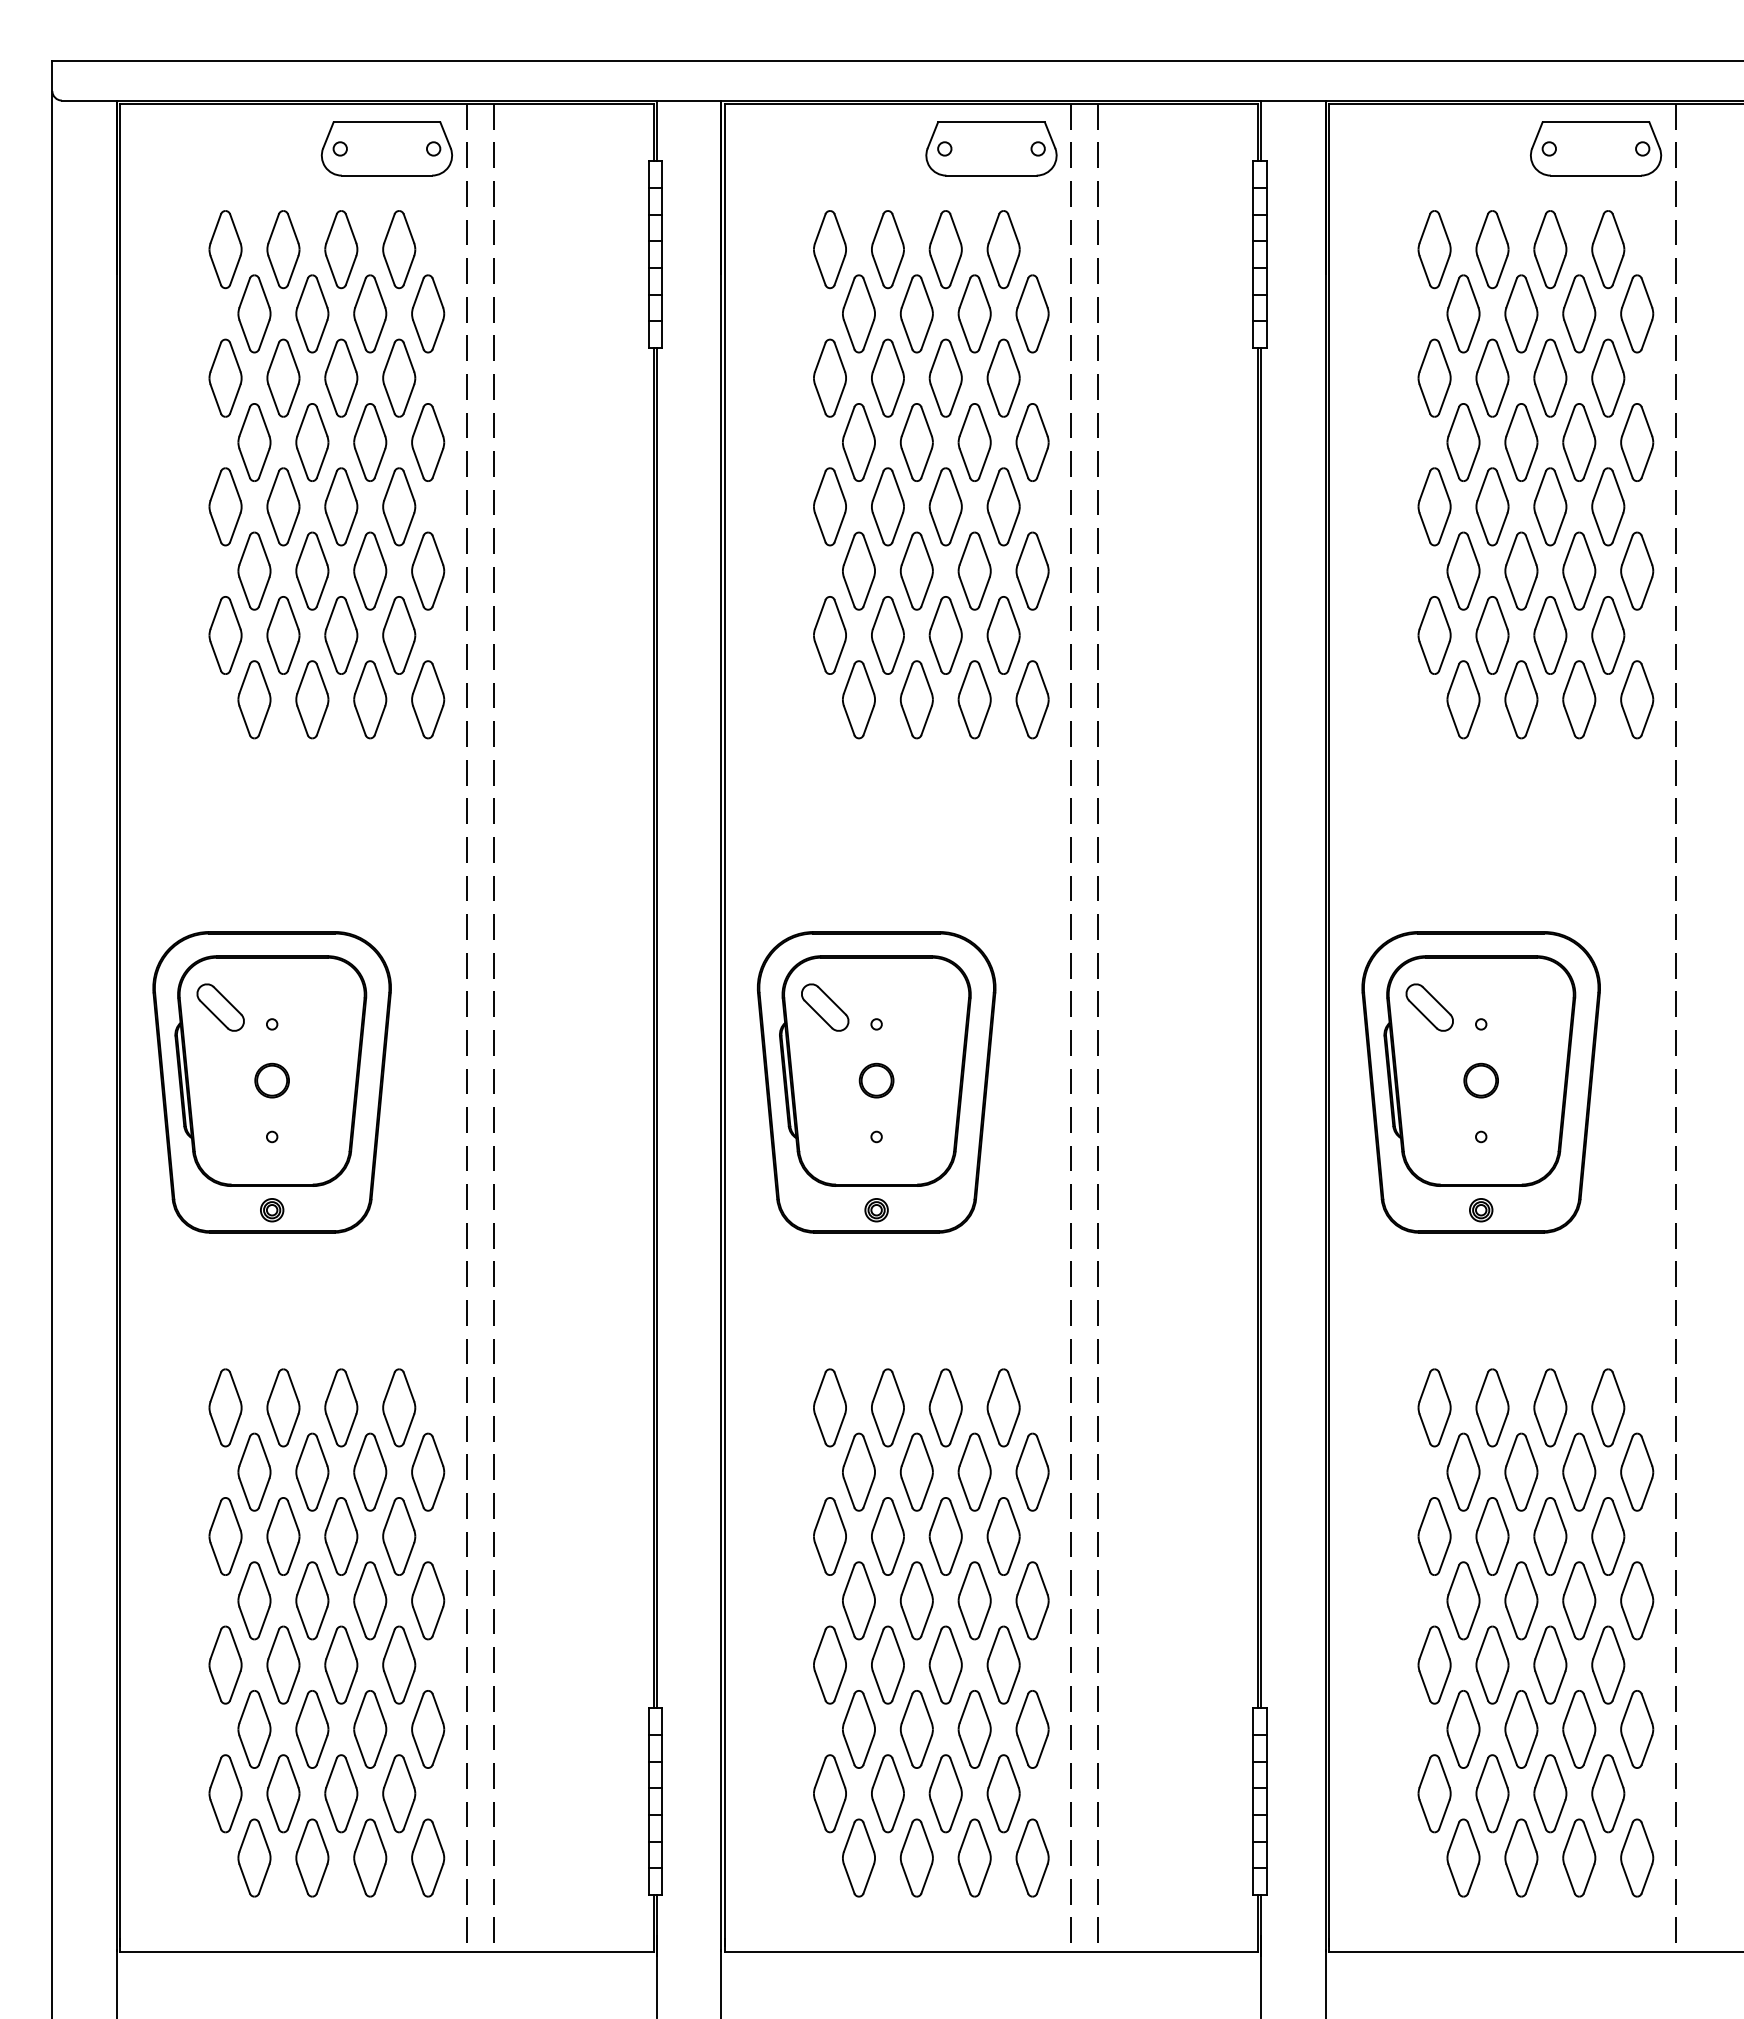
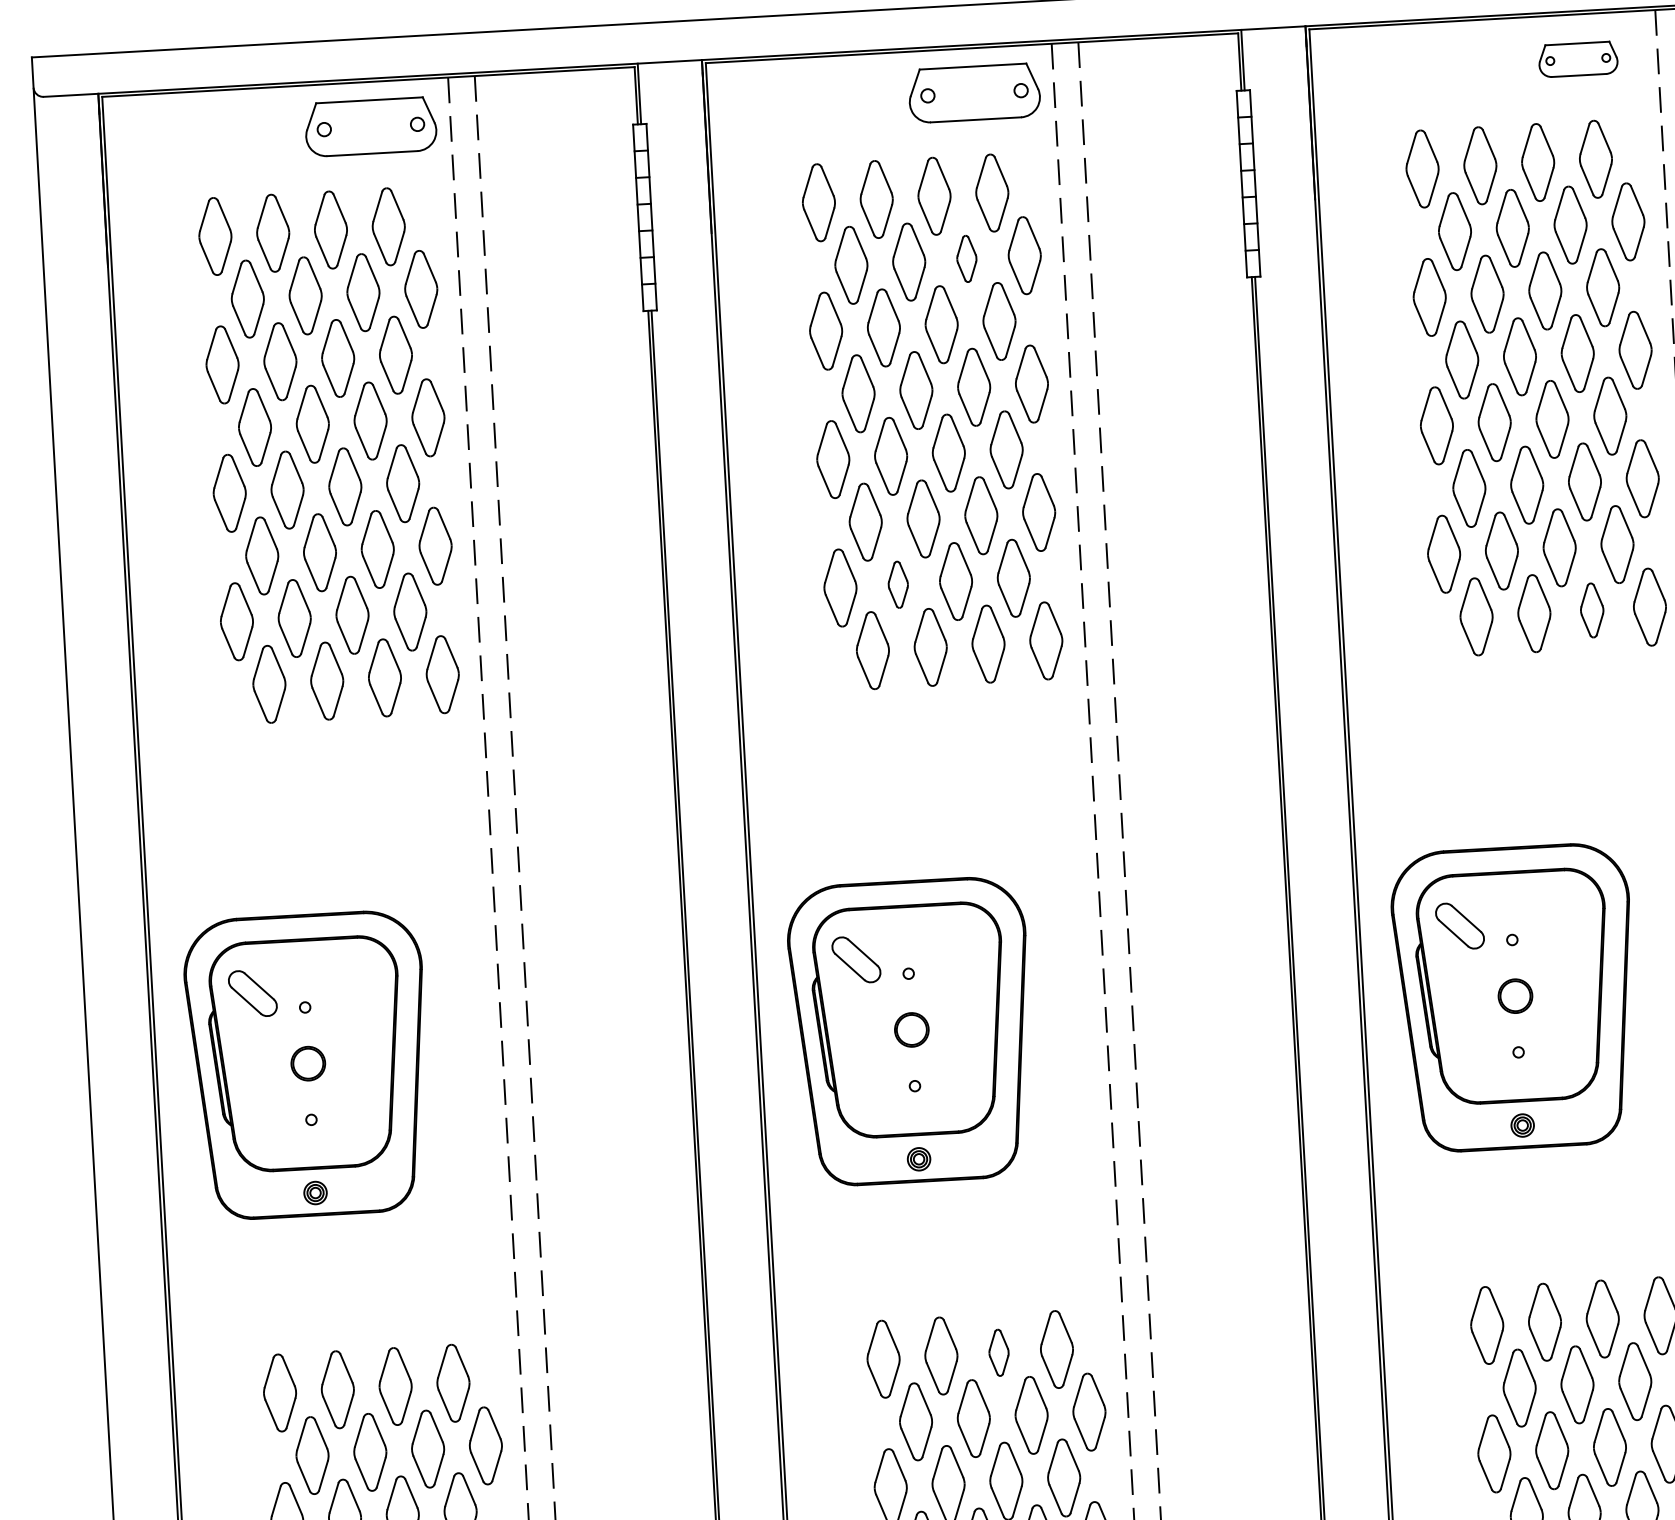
part: (1596, 148) -> (1578, 59), size x0.6
part: (974, 313) -> (966, 258), size x0.6
part: (887, 635) -> (897, 584), size x0.6
part: (1579, 699) -> (1592, 610), size x0.7
part: (945, 1407) -> (998, 1352), size x0.6

